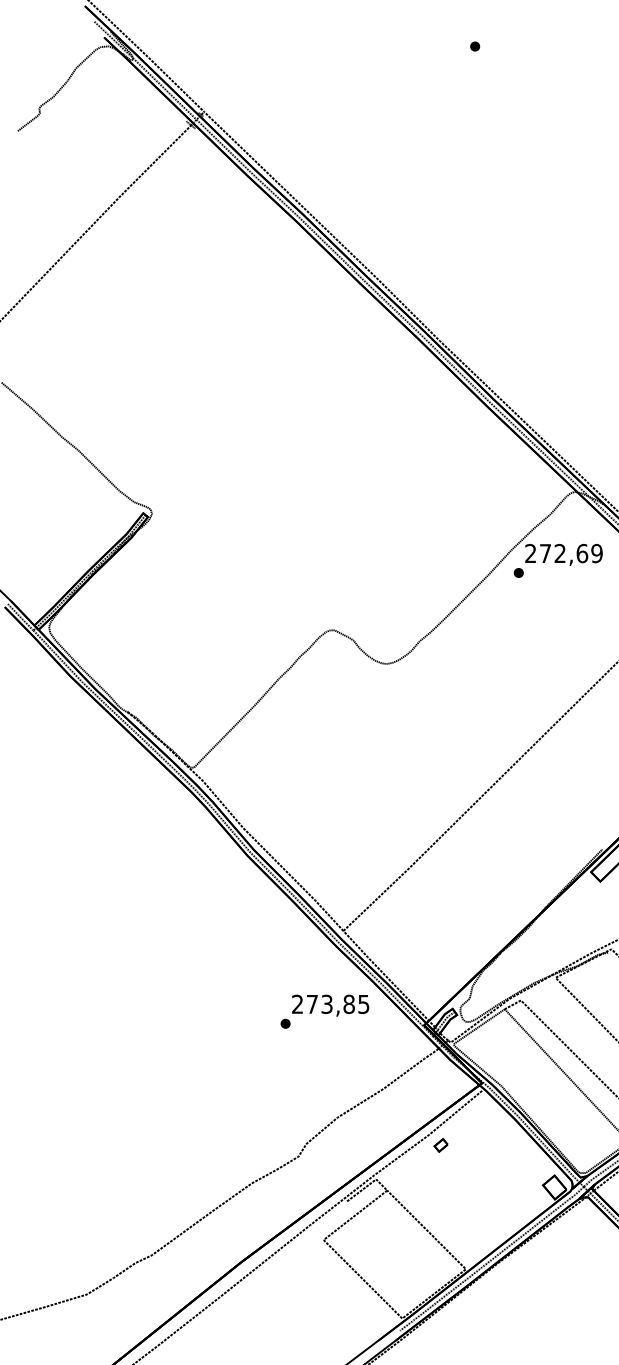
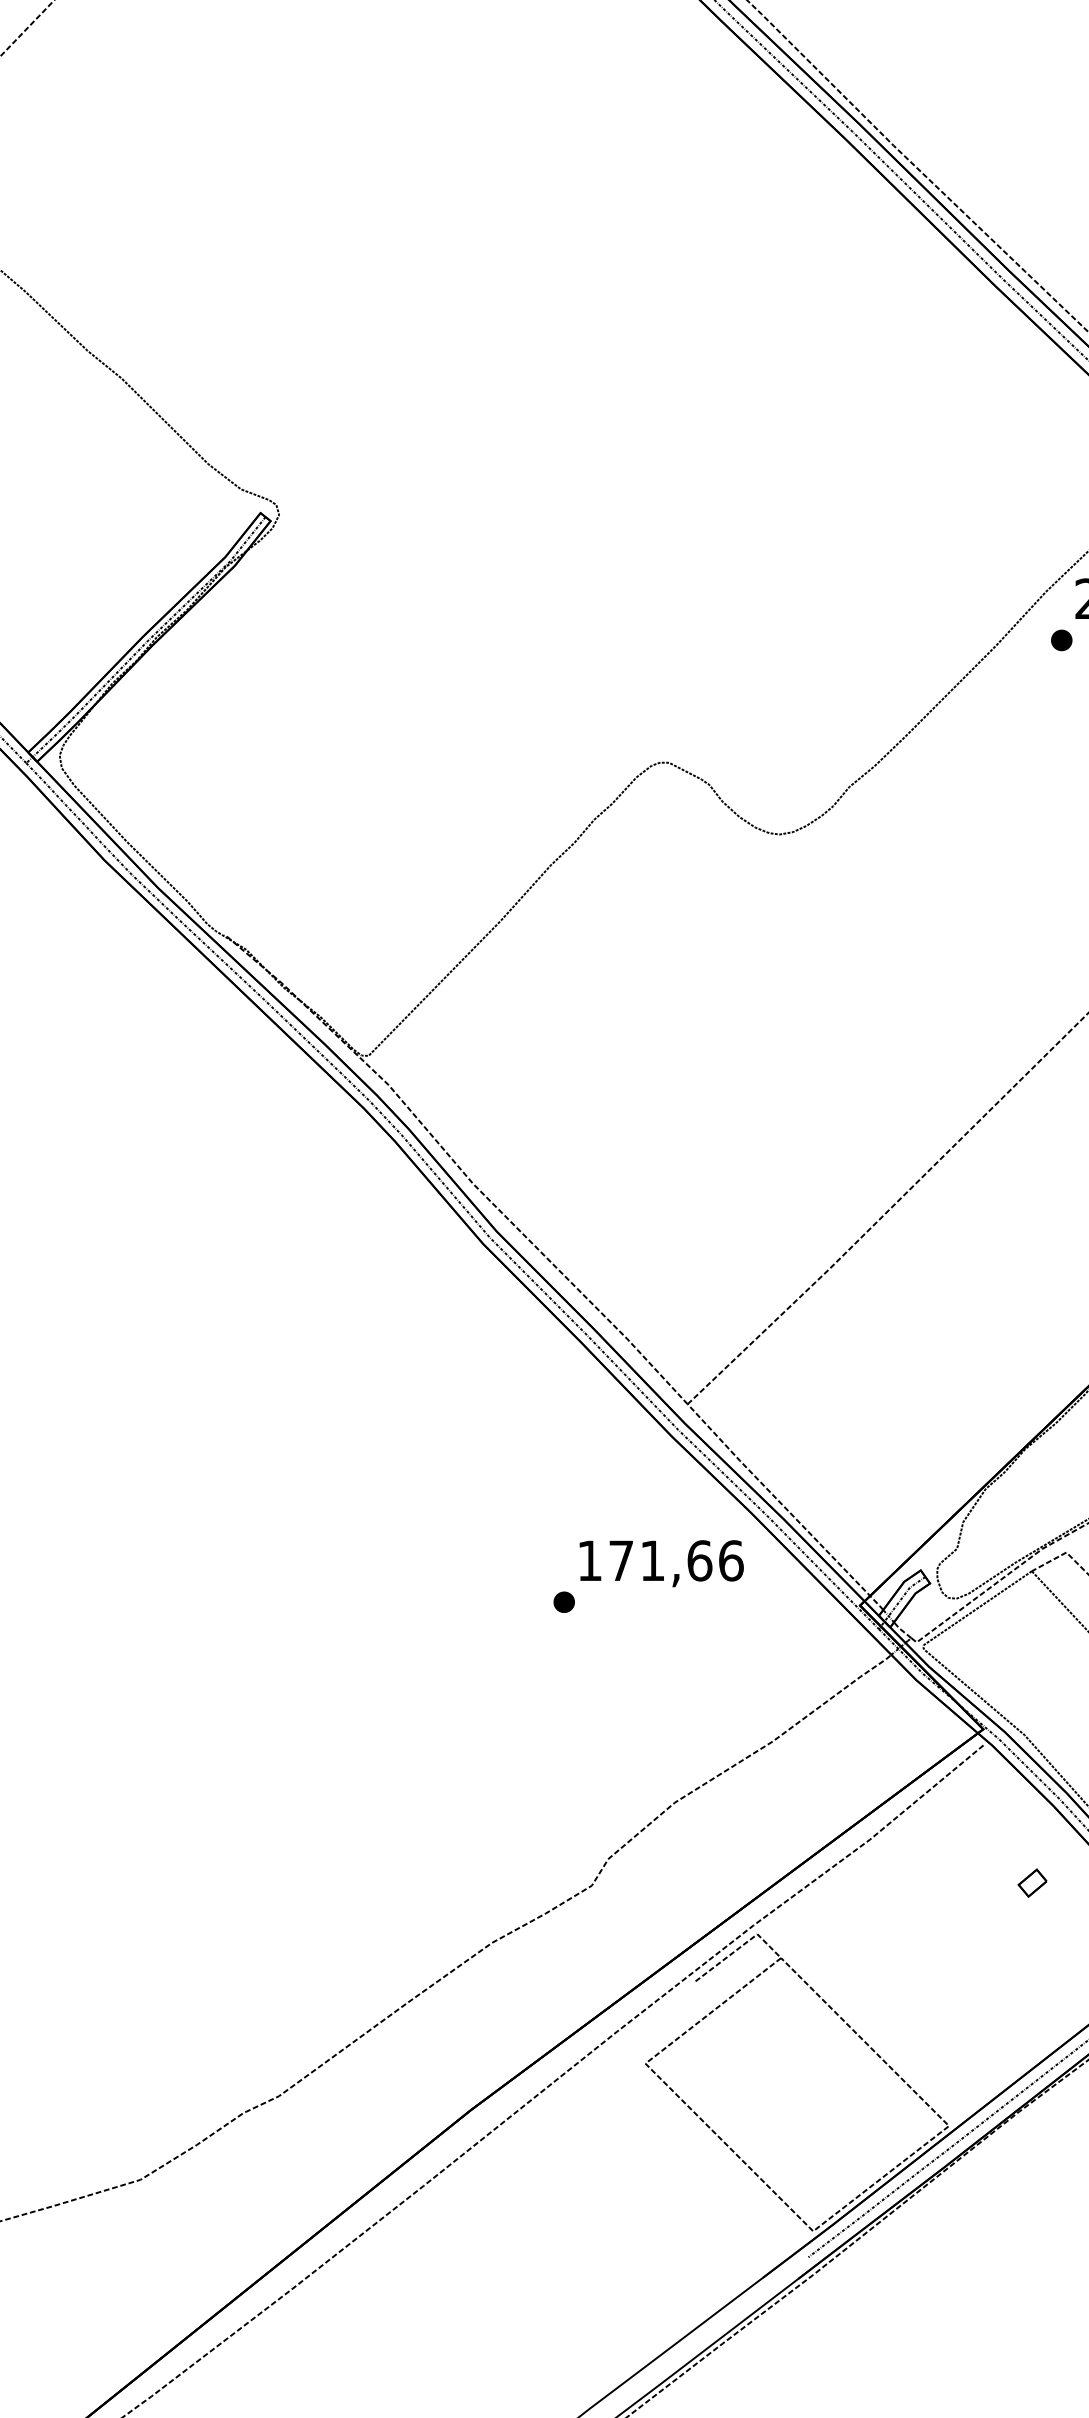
text: (330, 1004) -> (659, 1561), 273,85 -> 171,66
part: (440, 1145) -> (1031, 1883), moved

